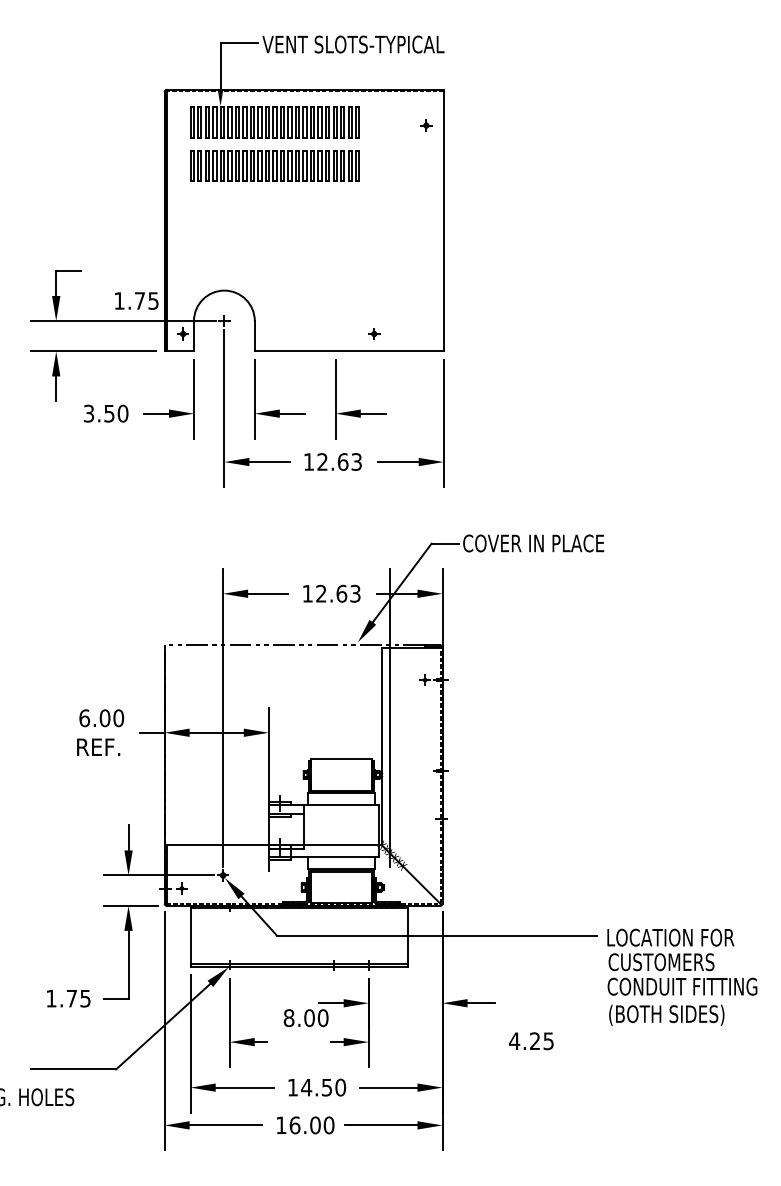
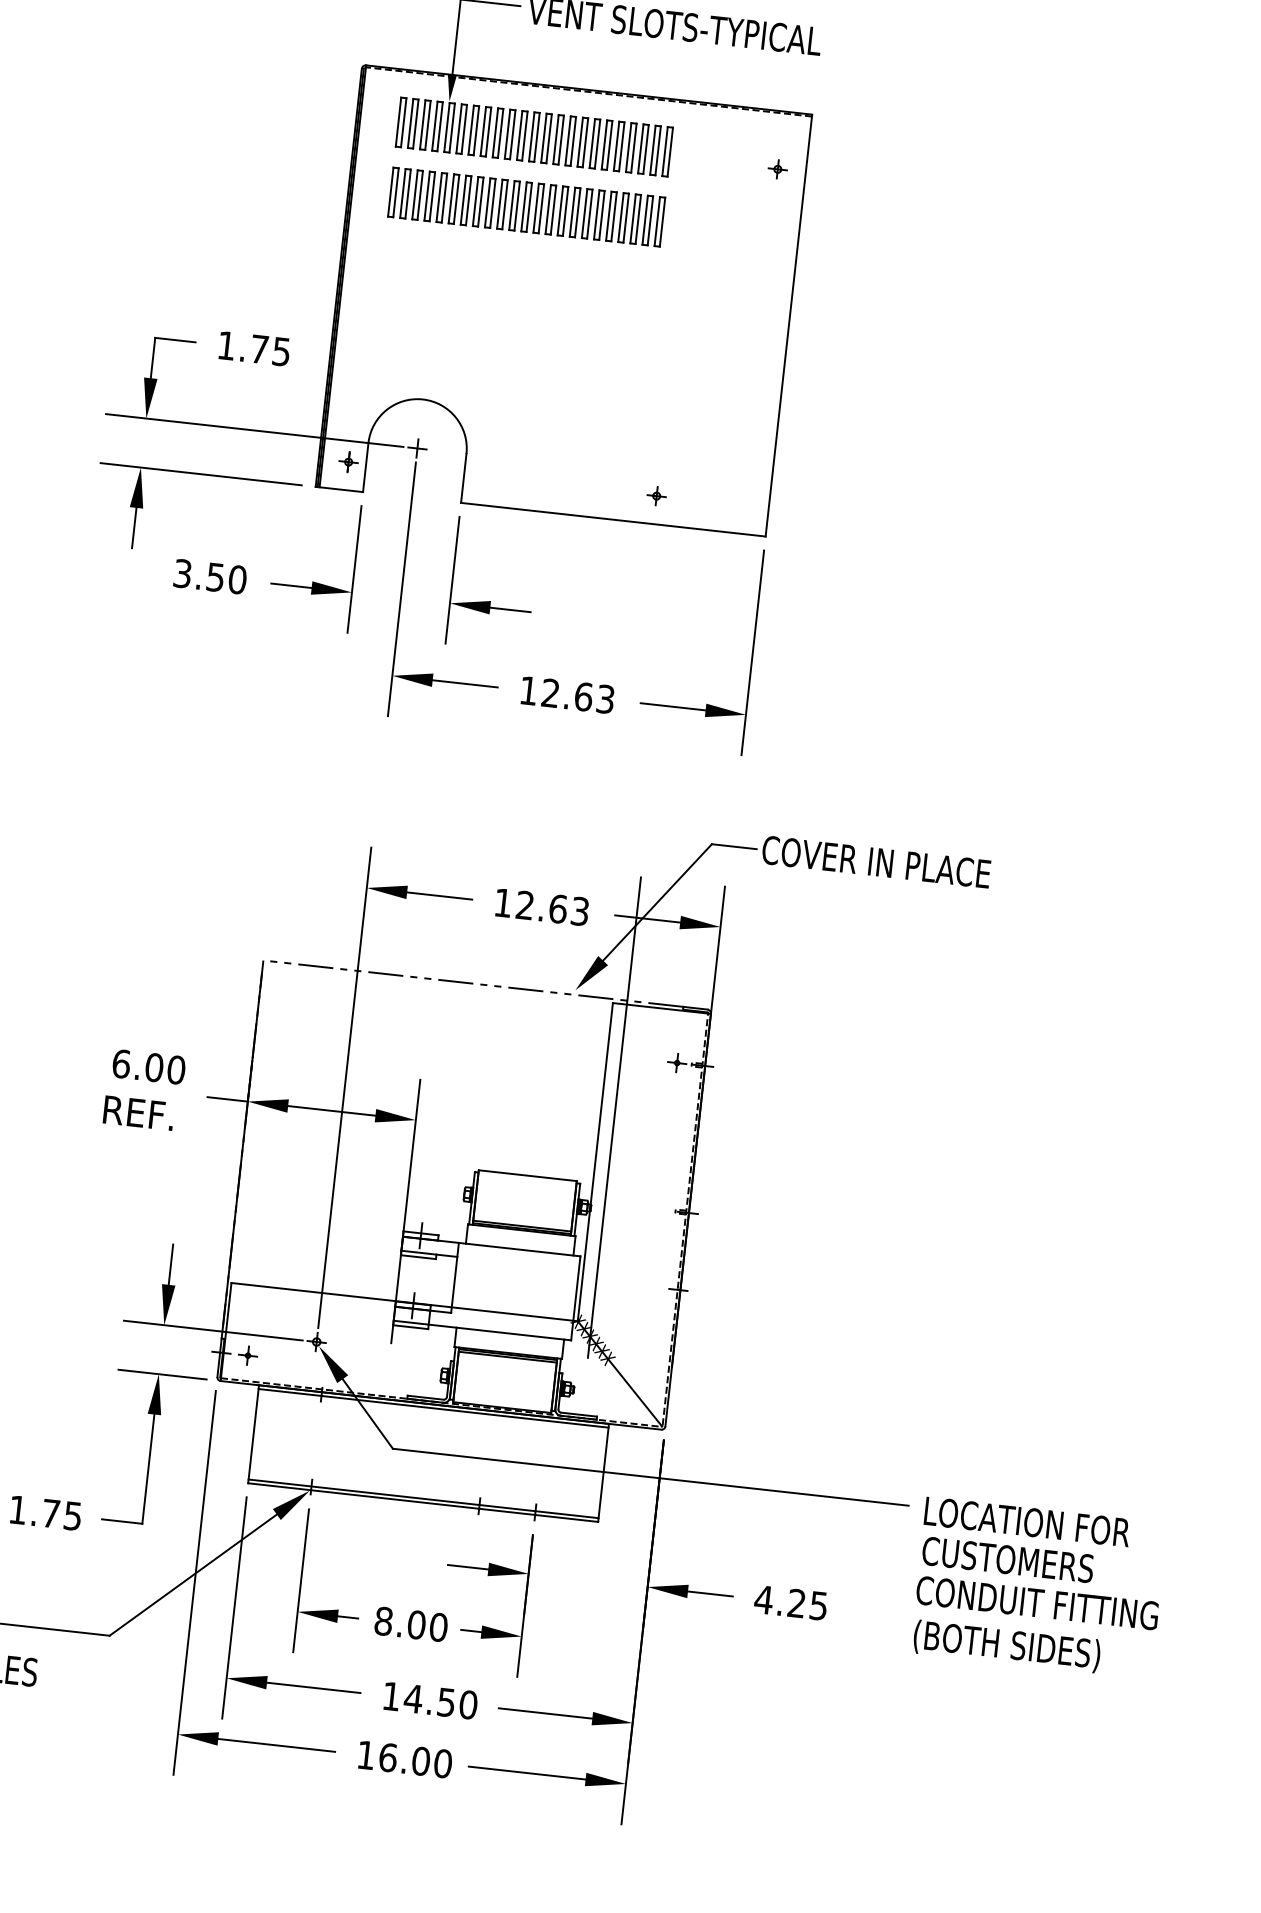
text: (136, 300) -> (254, 348), moved
part: (360, 409) -> (621, 615), removed
text: (305, 1018) -> (410, 1624), moved
text: (531, 1041) -> (791, 1603), moved

